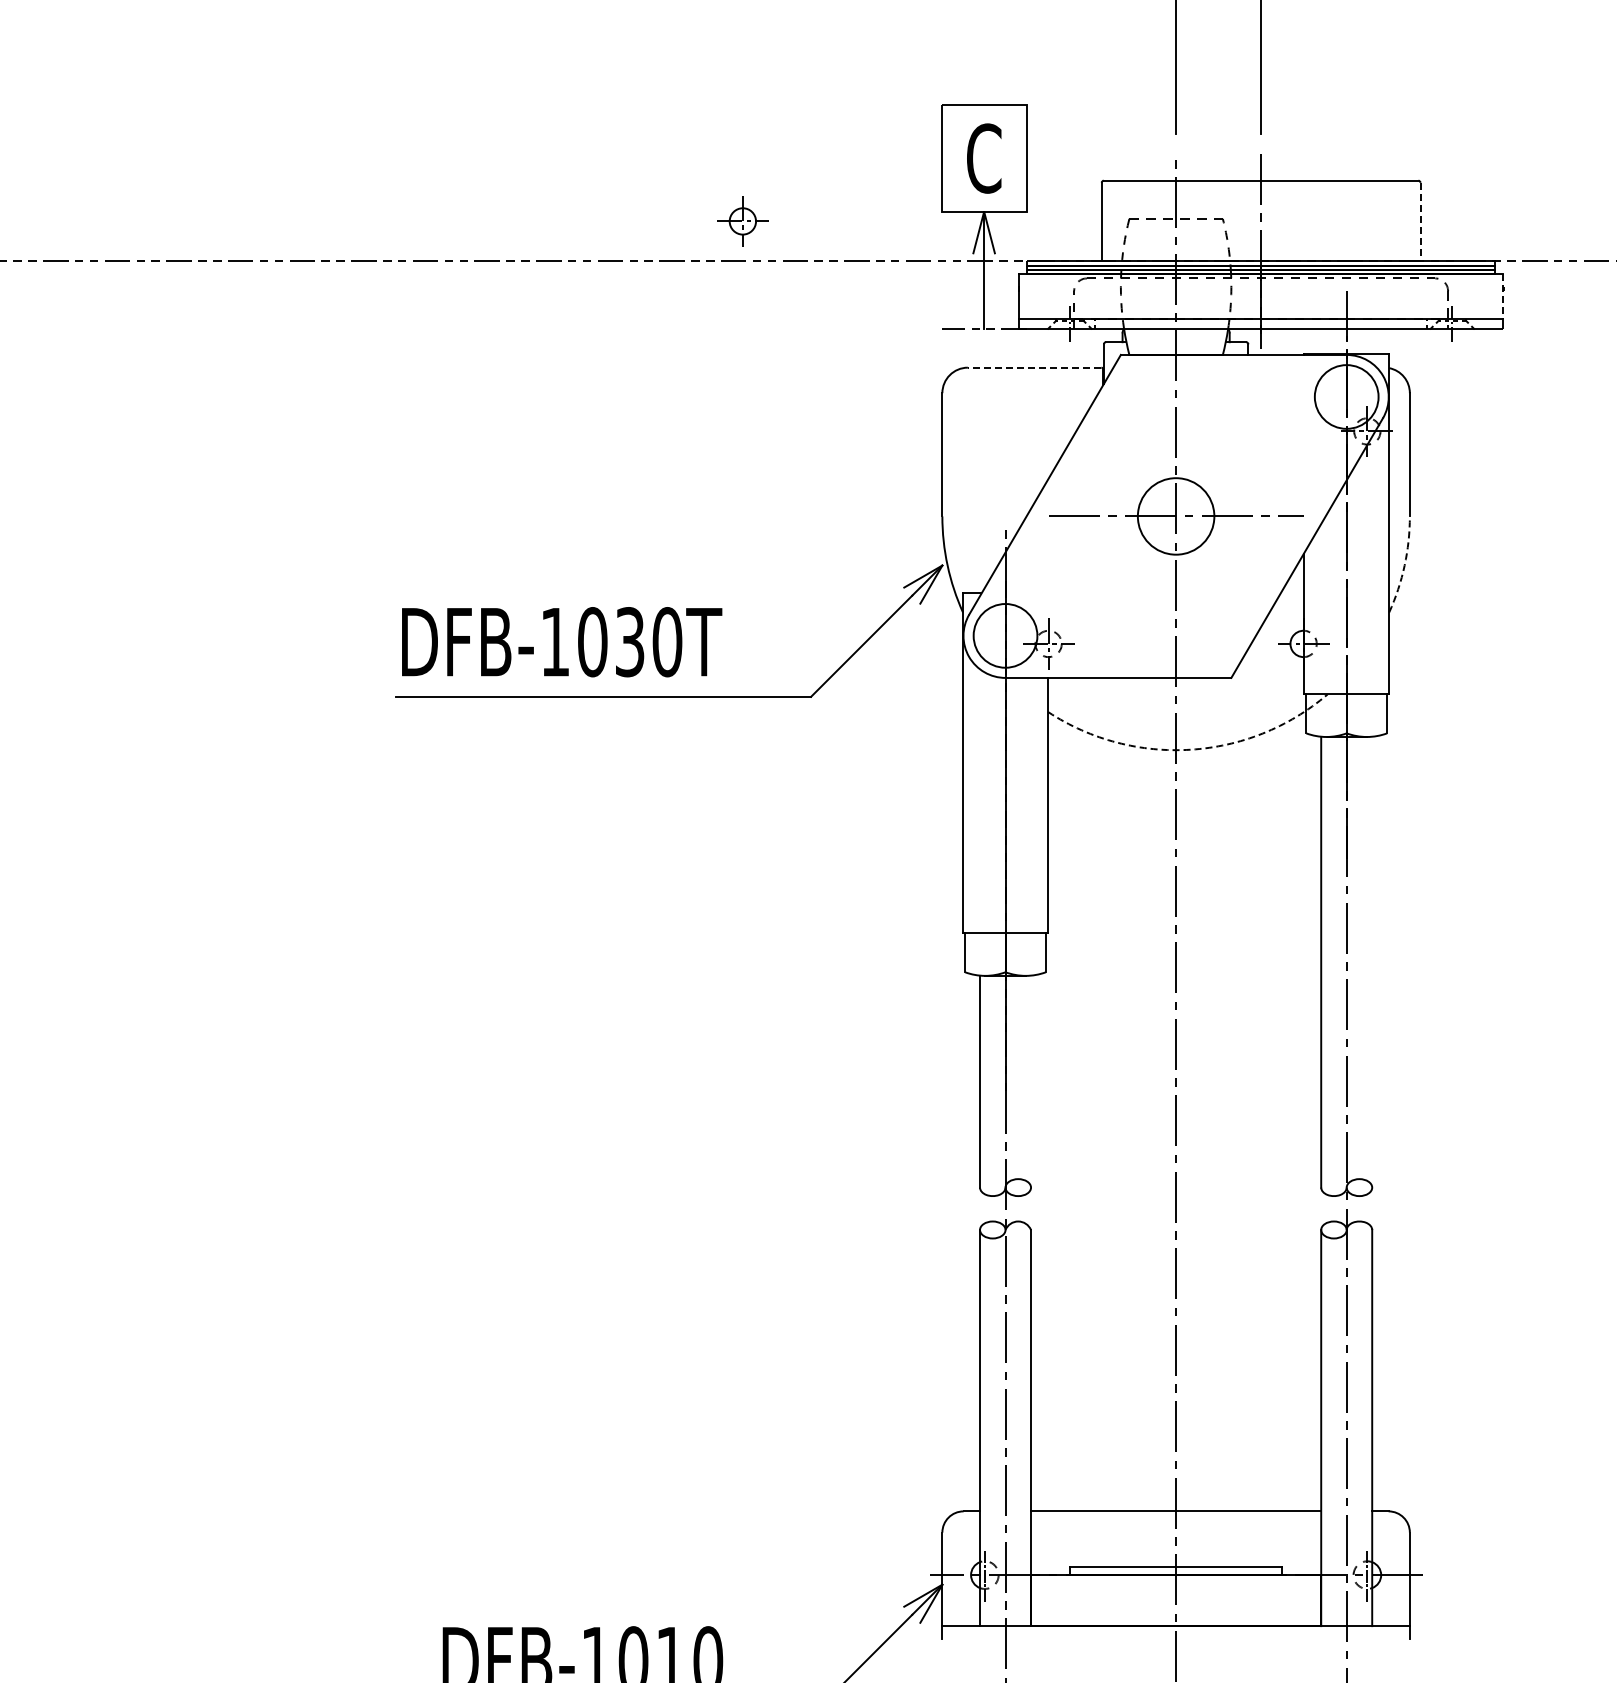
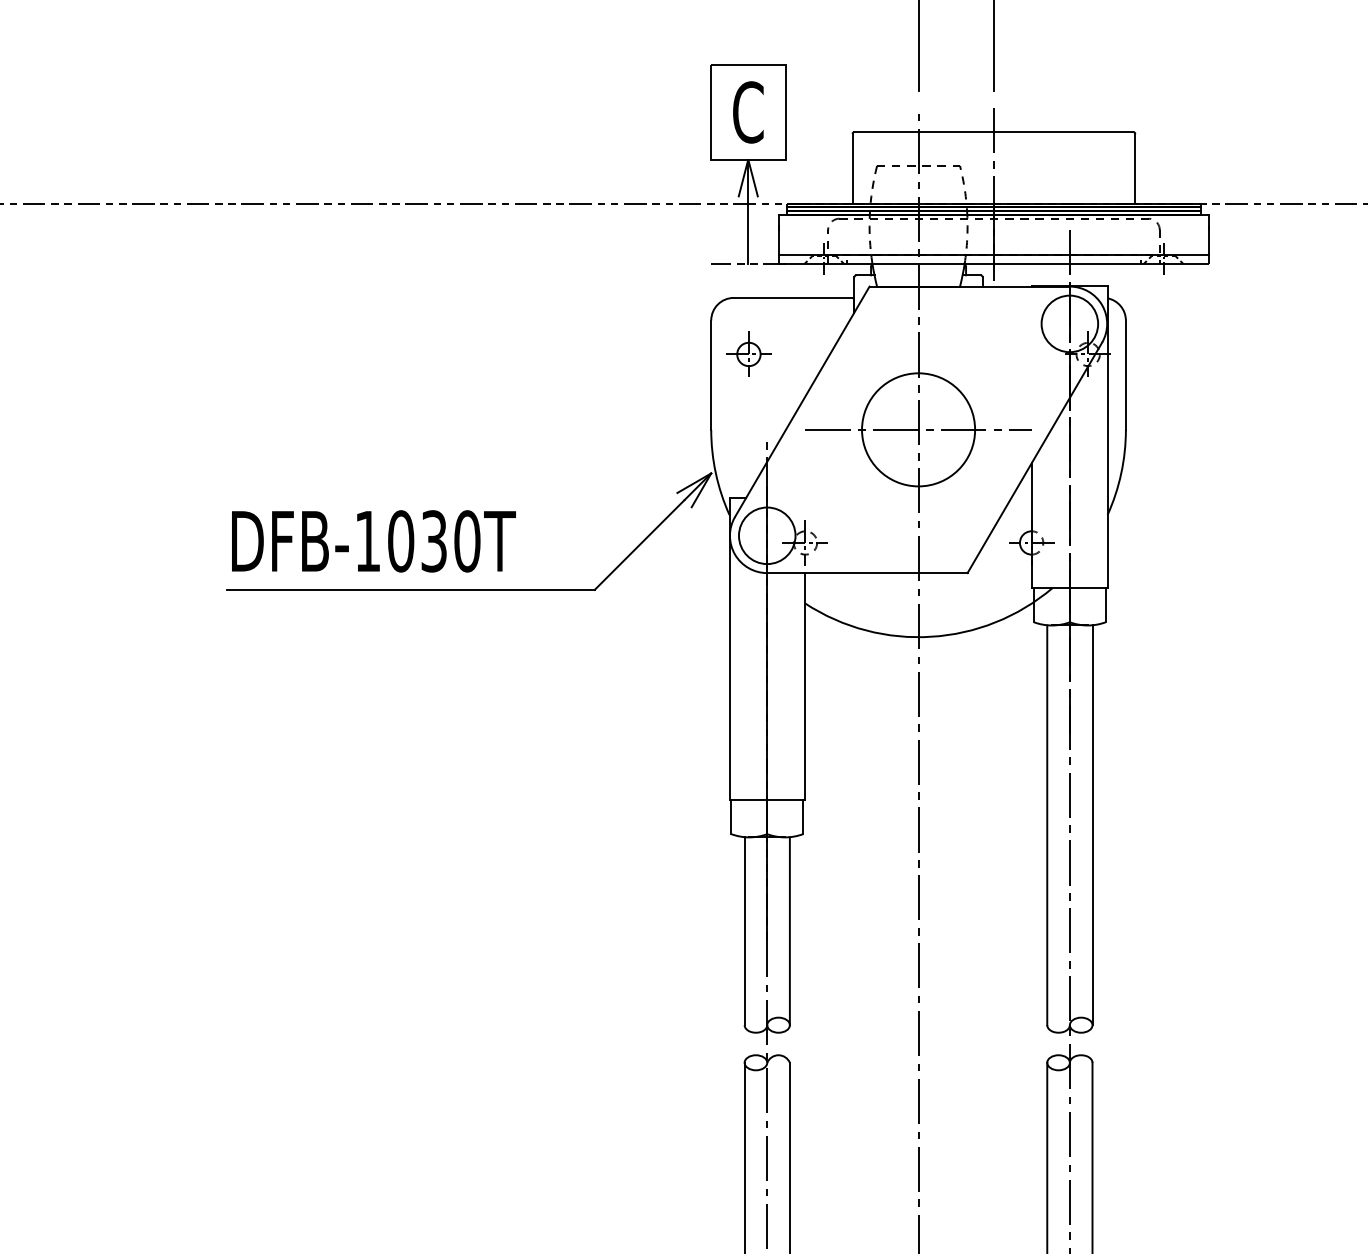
part: (742, 221) -> (748, 354), moved
line: (1420, 222) -> (1135, 169), dashed -> solid
line: (1503, 296) -> (1208, 234), dashed -> solid
line: (1034, 367) -> (792, 297), dashed -> solid
circle: (1175, 516) -> (918, 429), size x1.67
arc: (1404, 565) -> (1121, 473), dashed -> solid
arc: (1190, 749) -> (931, 636), dashed -> solid
line: (1372, 961) -> (1092, 824), added
line: (1031, 1081) -> (790, 931), added

